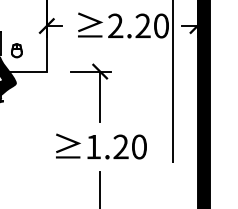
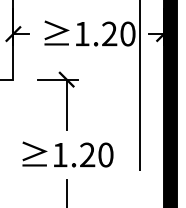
text: (115, 25) -> (82, 33), 2.20 -> 1.20

